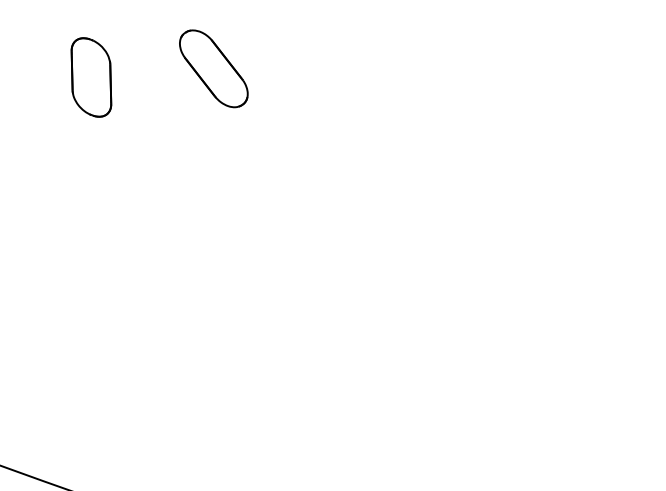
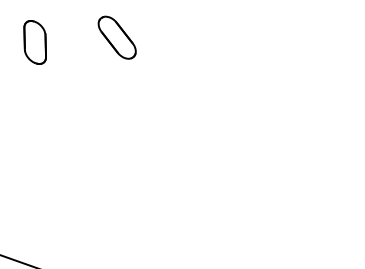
part: (90, 77) -> (34, 42), moved

